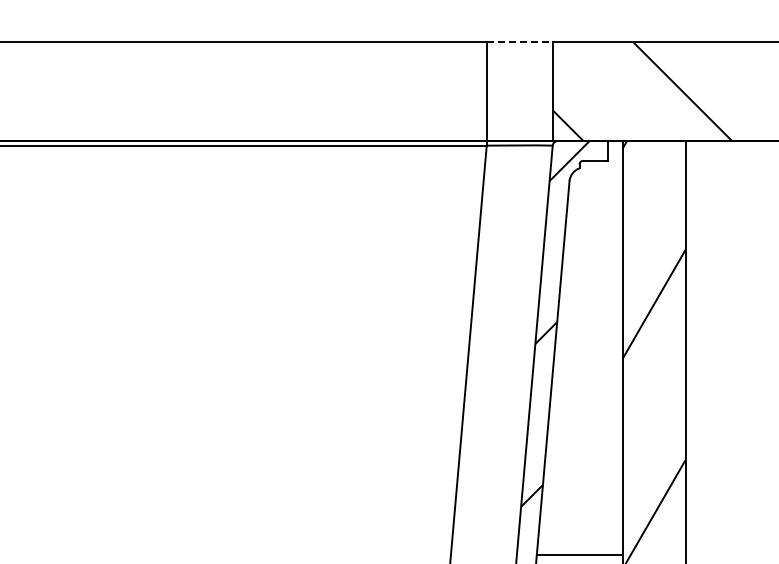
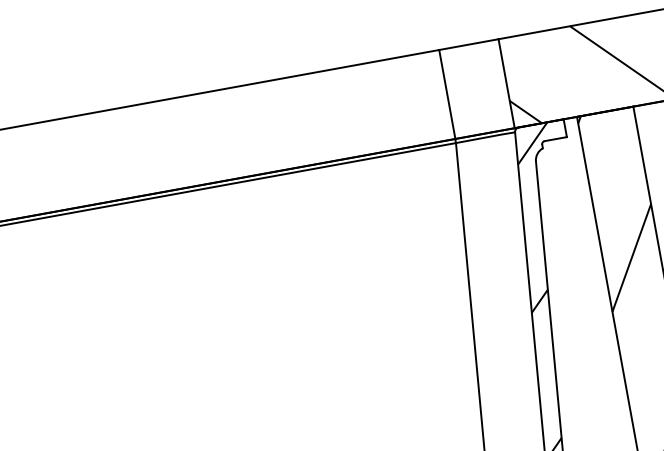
line: (520, 41) -> (469, 44), dashed -> solid

